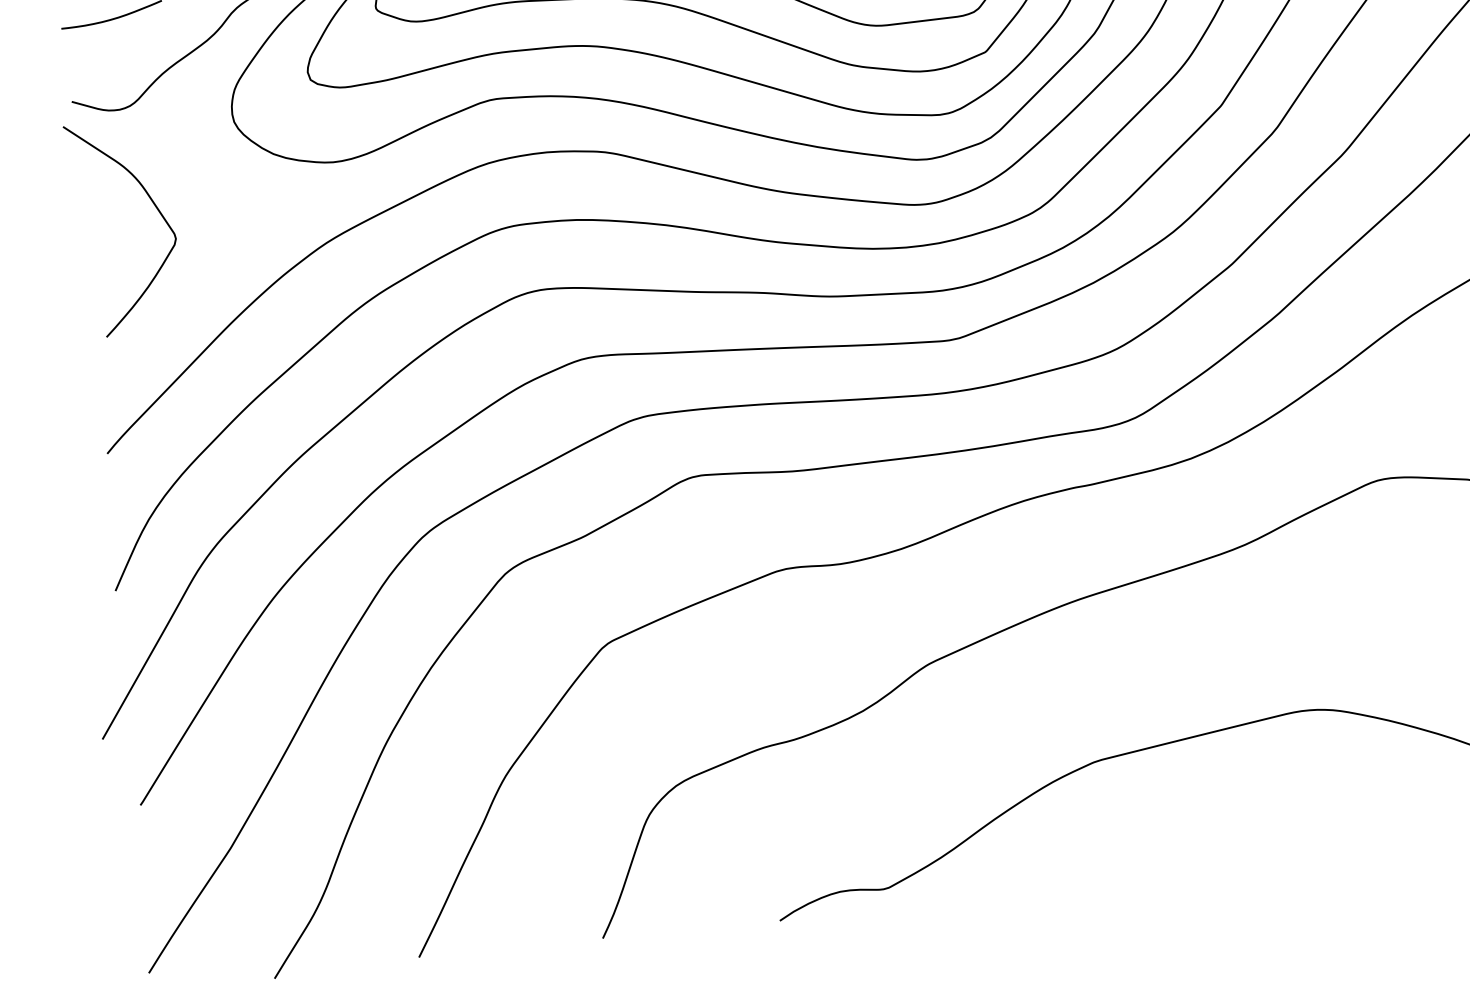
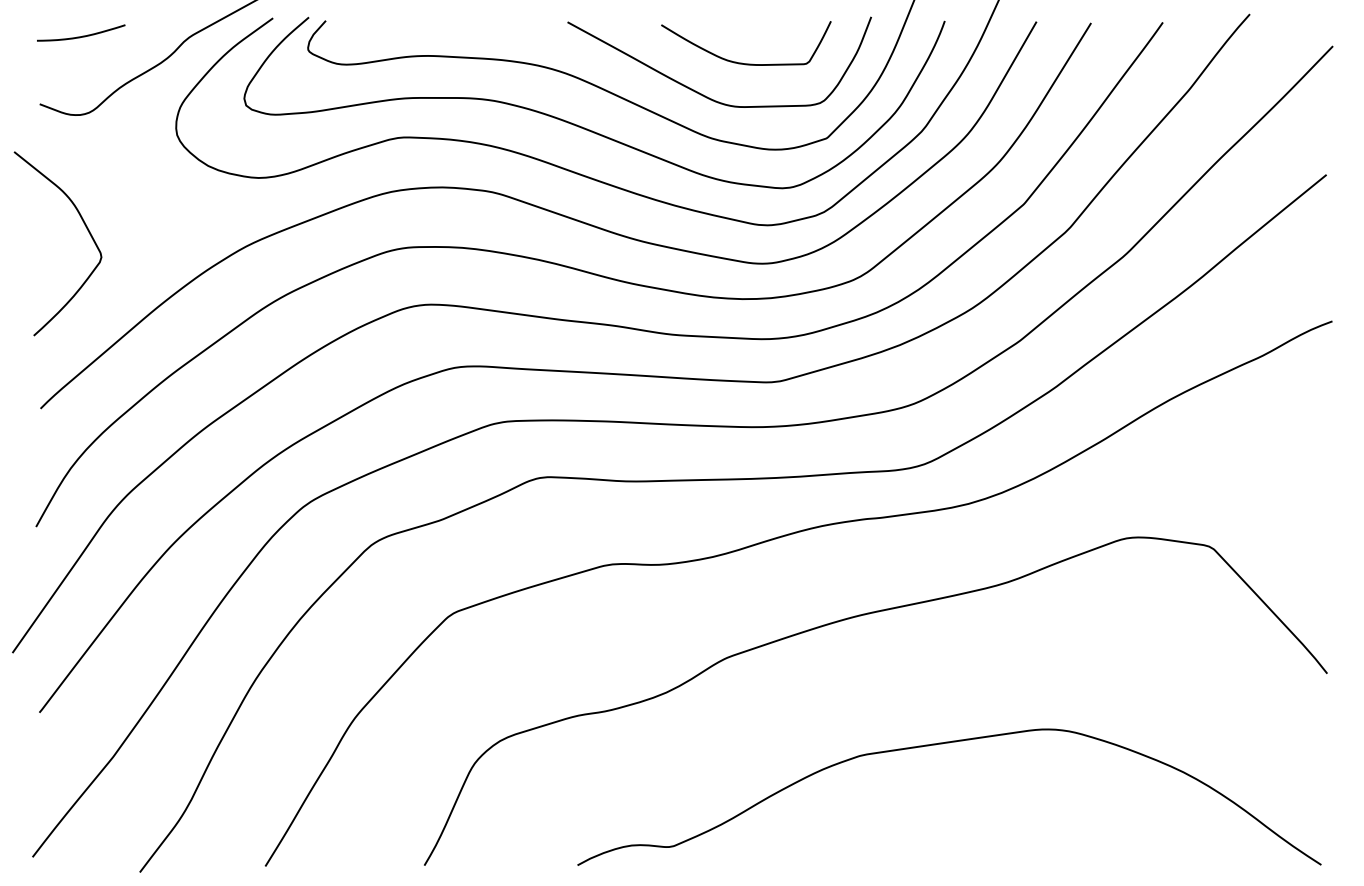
curve: (154, 206) -> (85, 227), moved

